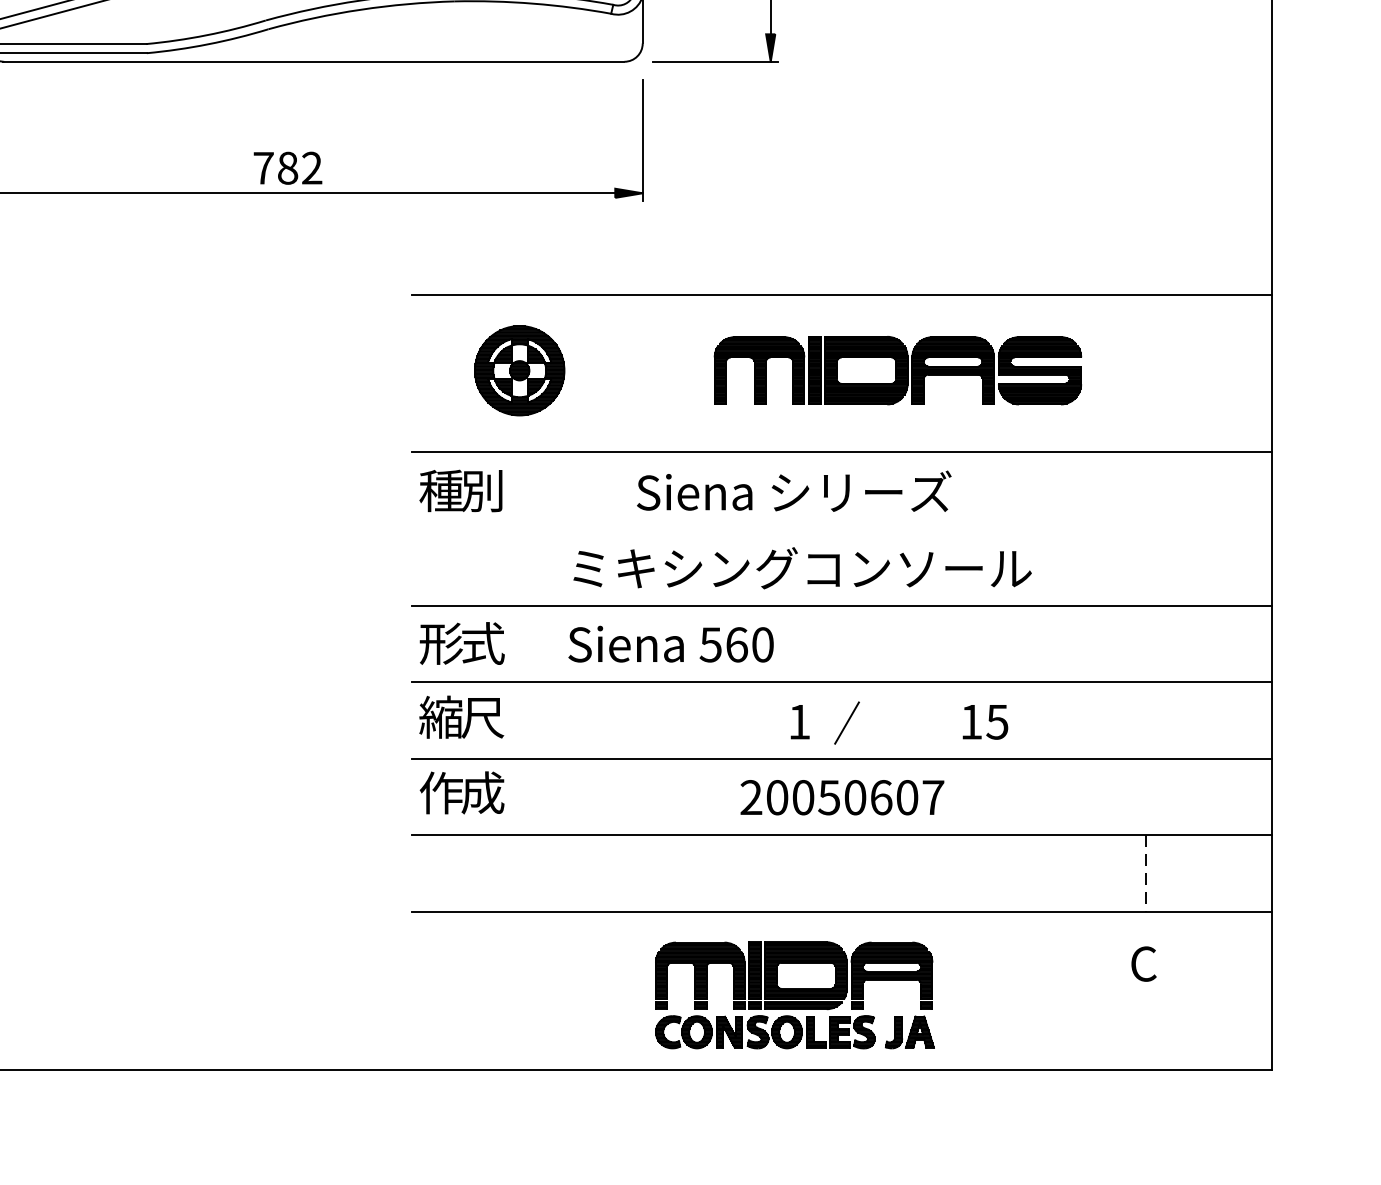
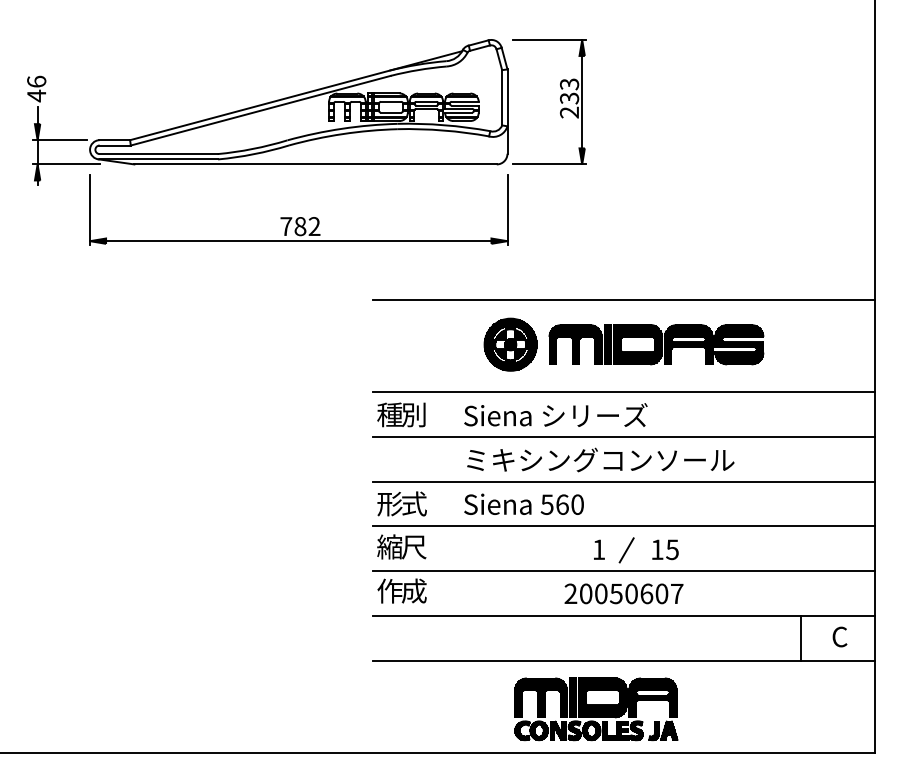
part: (519, 370) -> (510, 344), moved
text: (793, 490) -> (555, 414), moved
line: (841, 529) -> (623, 437), added
text: (985, 721) -> (665, 549), moved
line: (1146, 874) -> (801, 638), dashed -> solid
text: (1143, 963) -> (839, 636), moved

